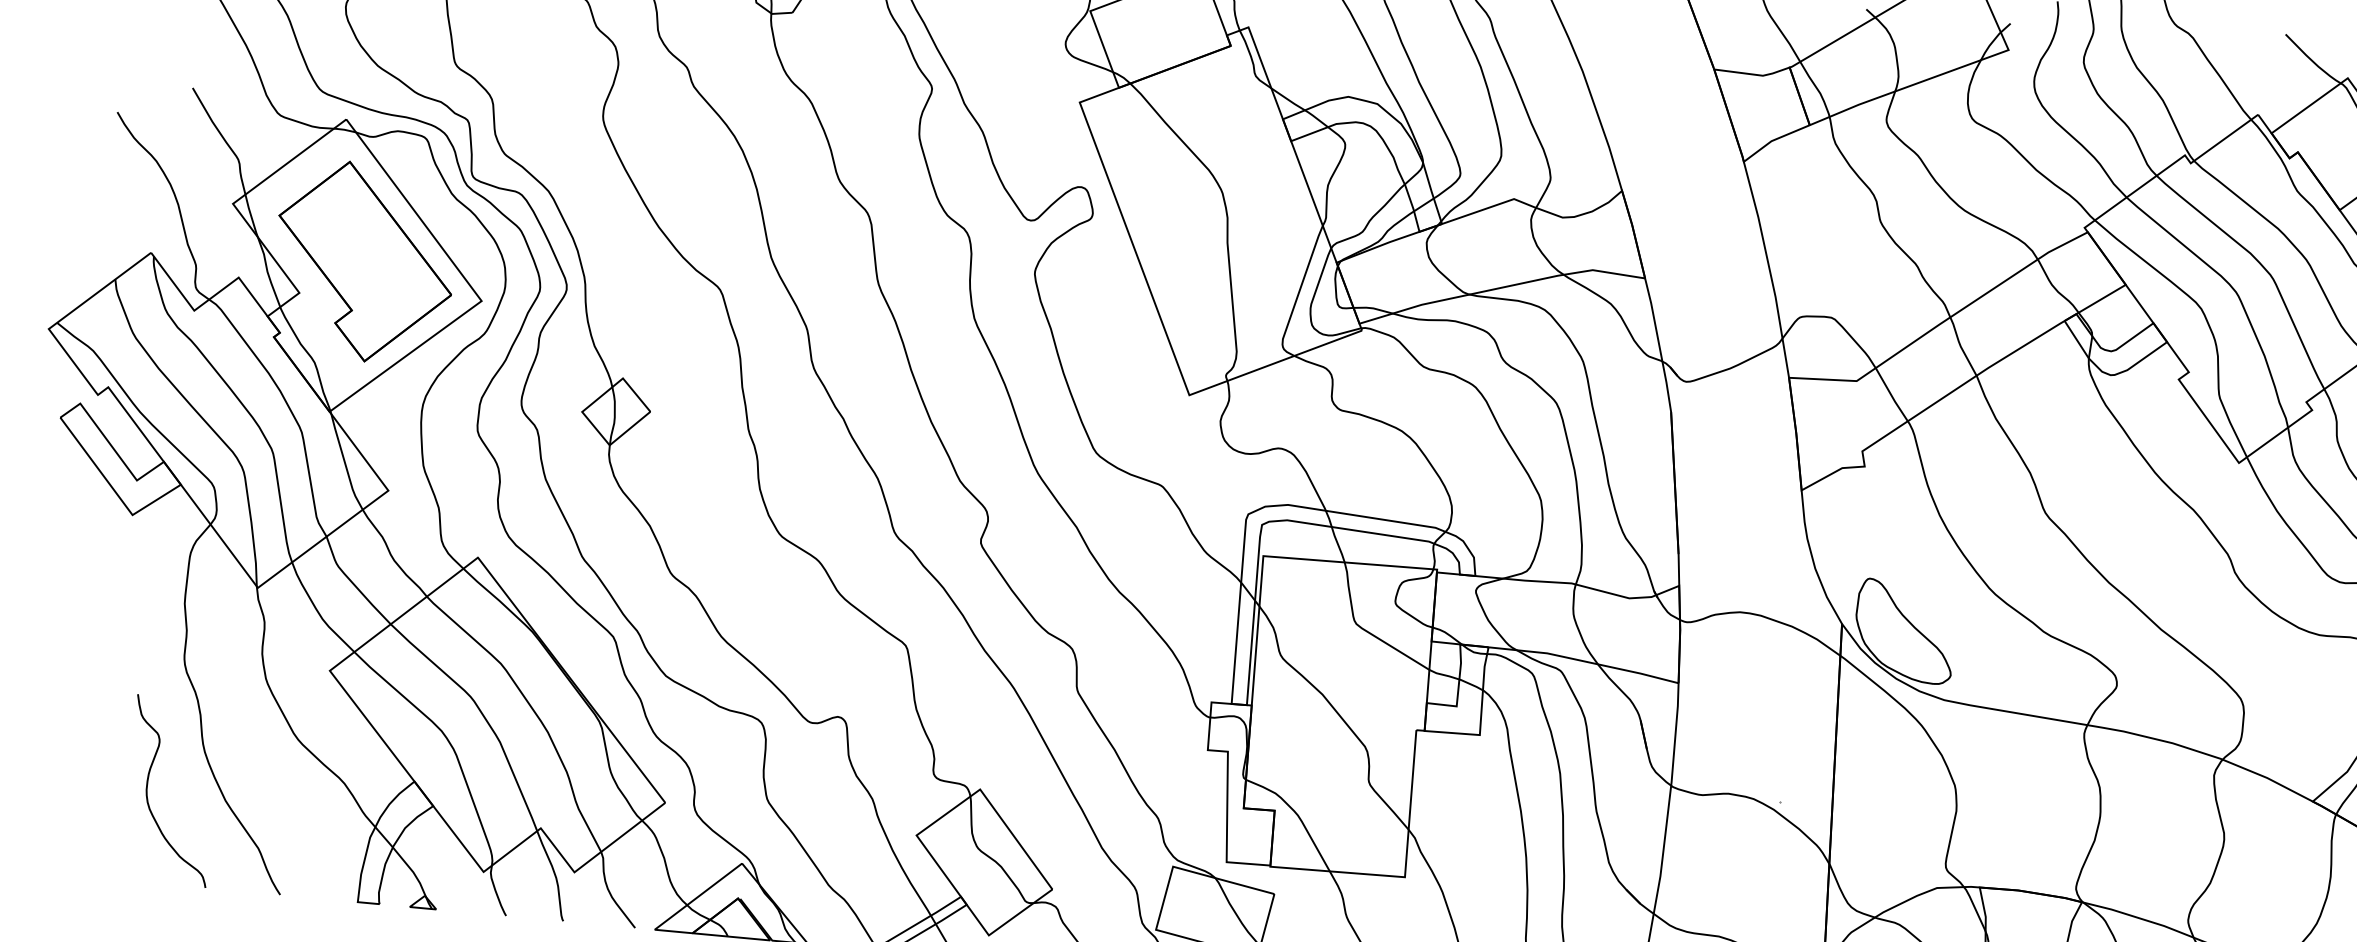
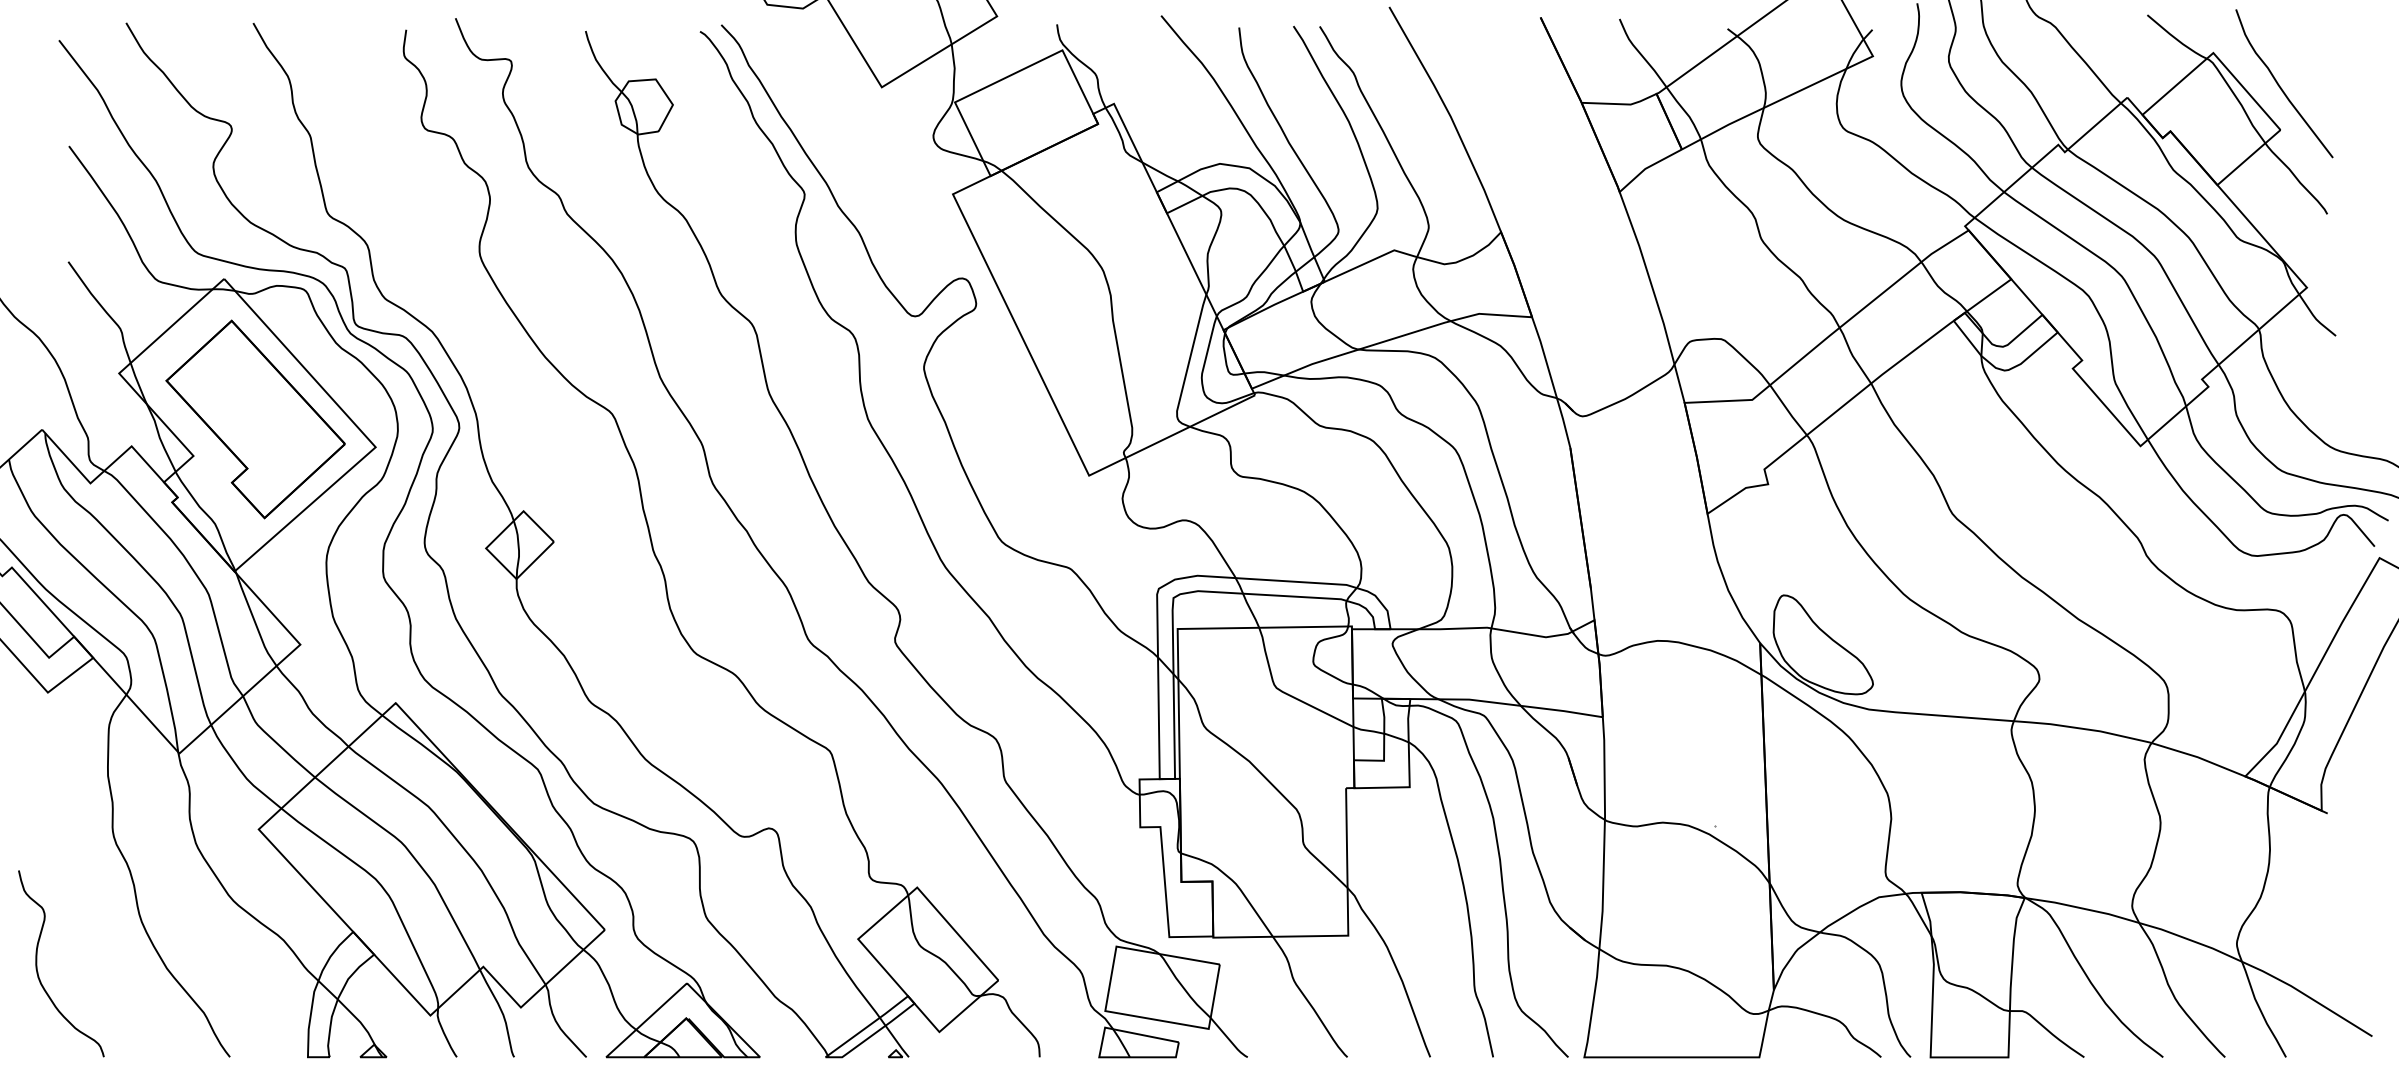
curve: (147, 788) -> (37, 963), moved

